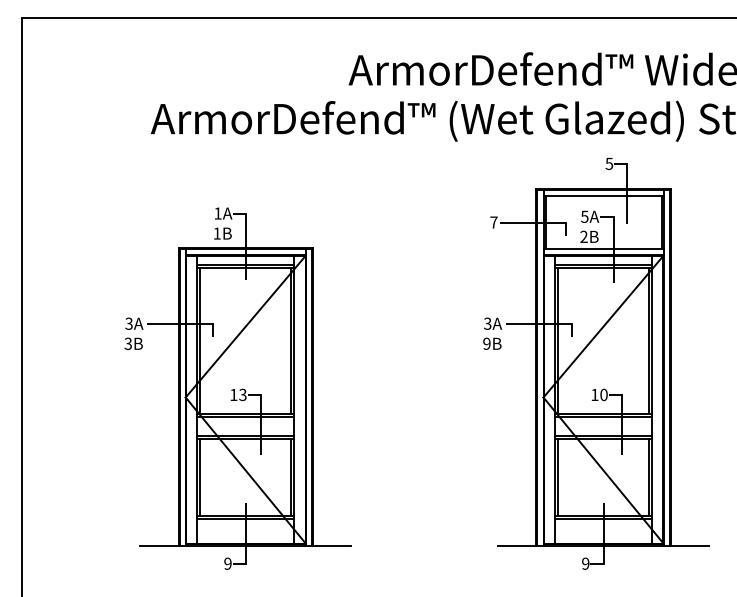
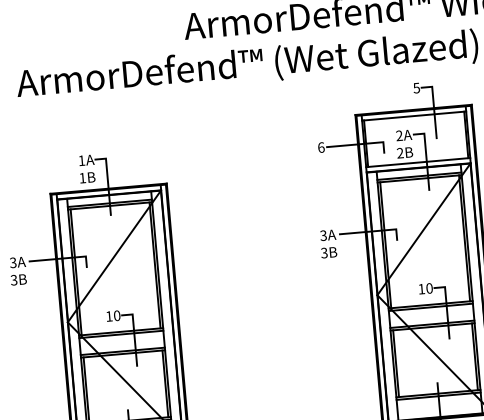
text: (584, 216) -> (399, 135), 5A -> 2A
text: (493, 222) -> (320, 147), 7 -> 6
text: (486, 343) -> (324, 252), 9B -> 3B
text: (242, 394) -> (116, 315), 13 -> 10

